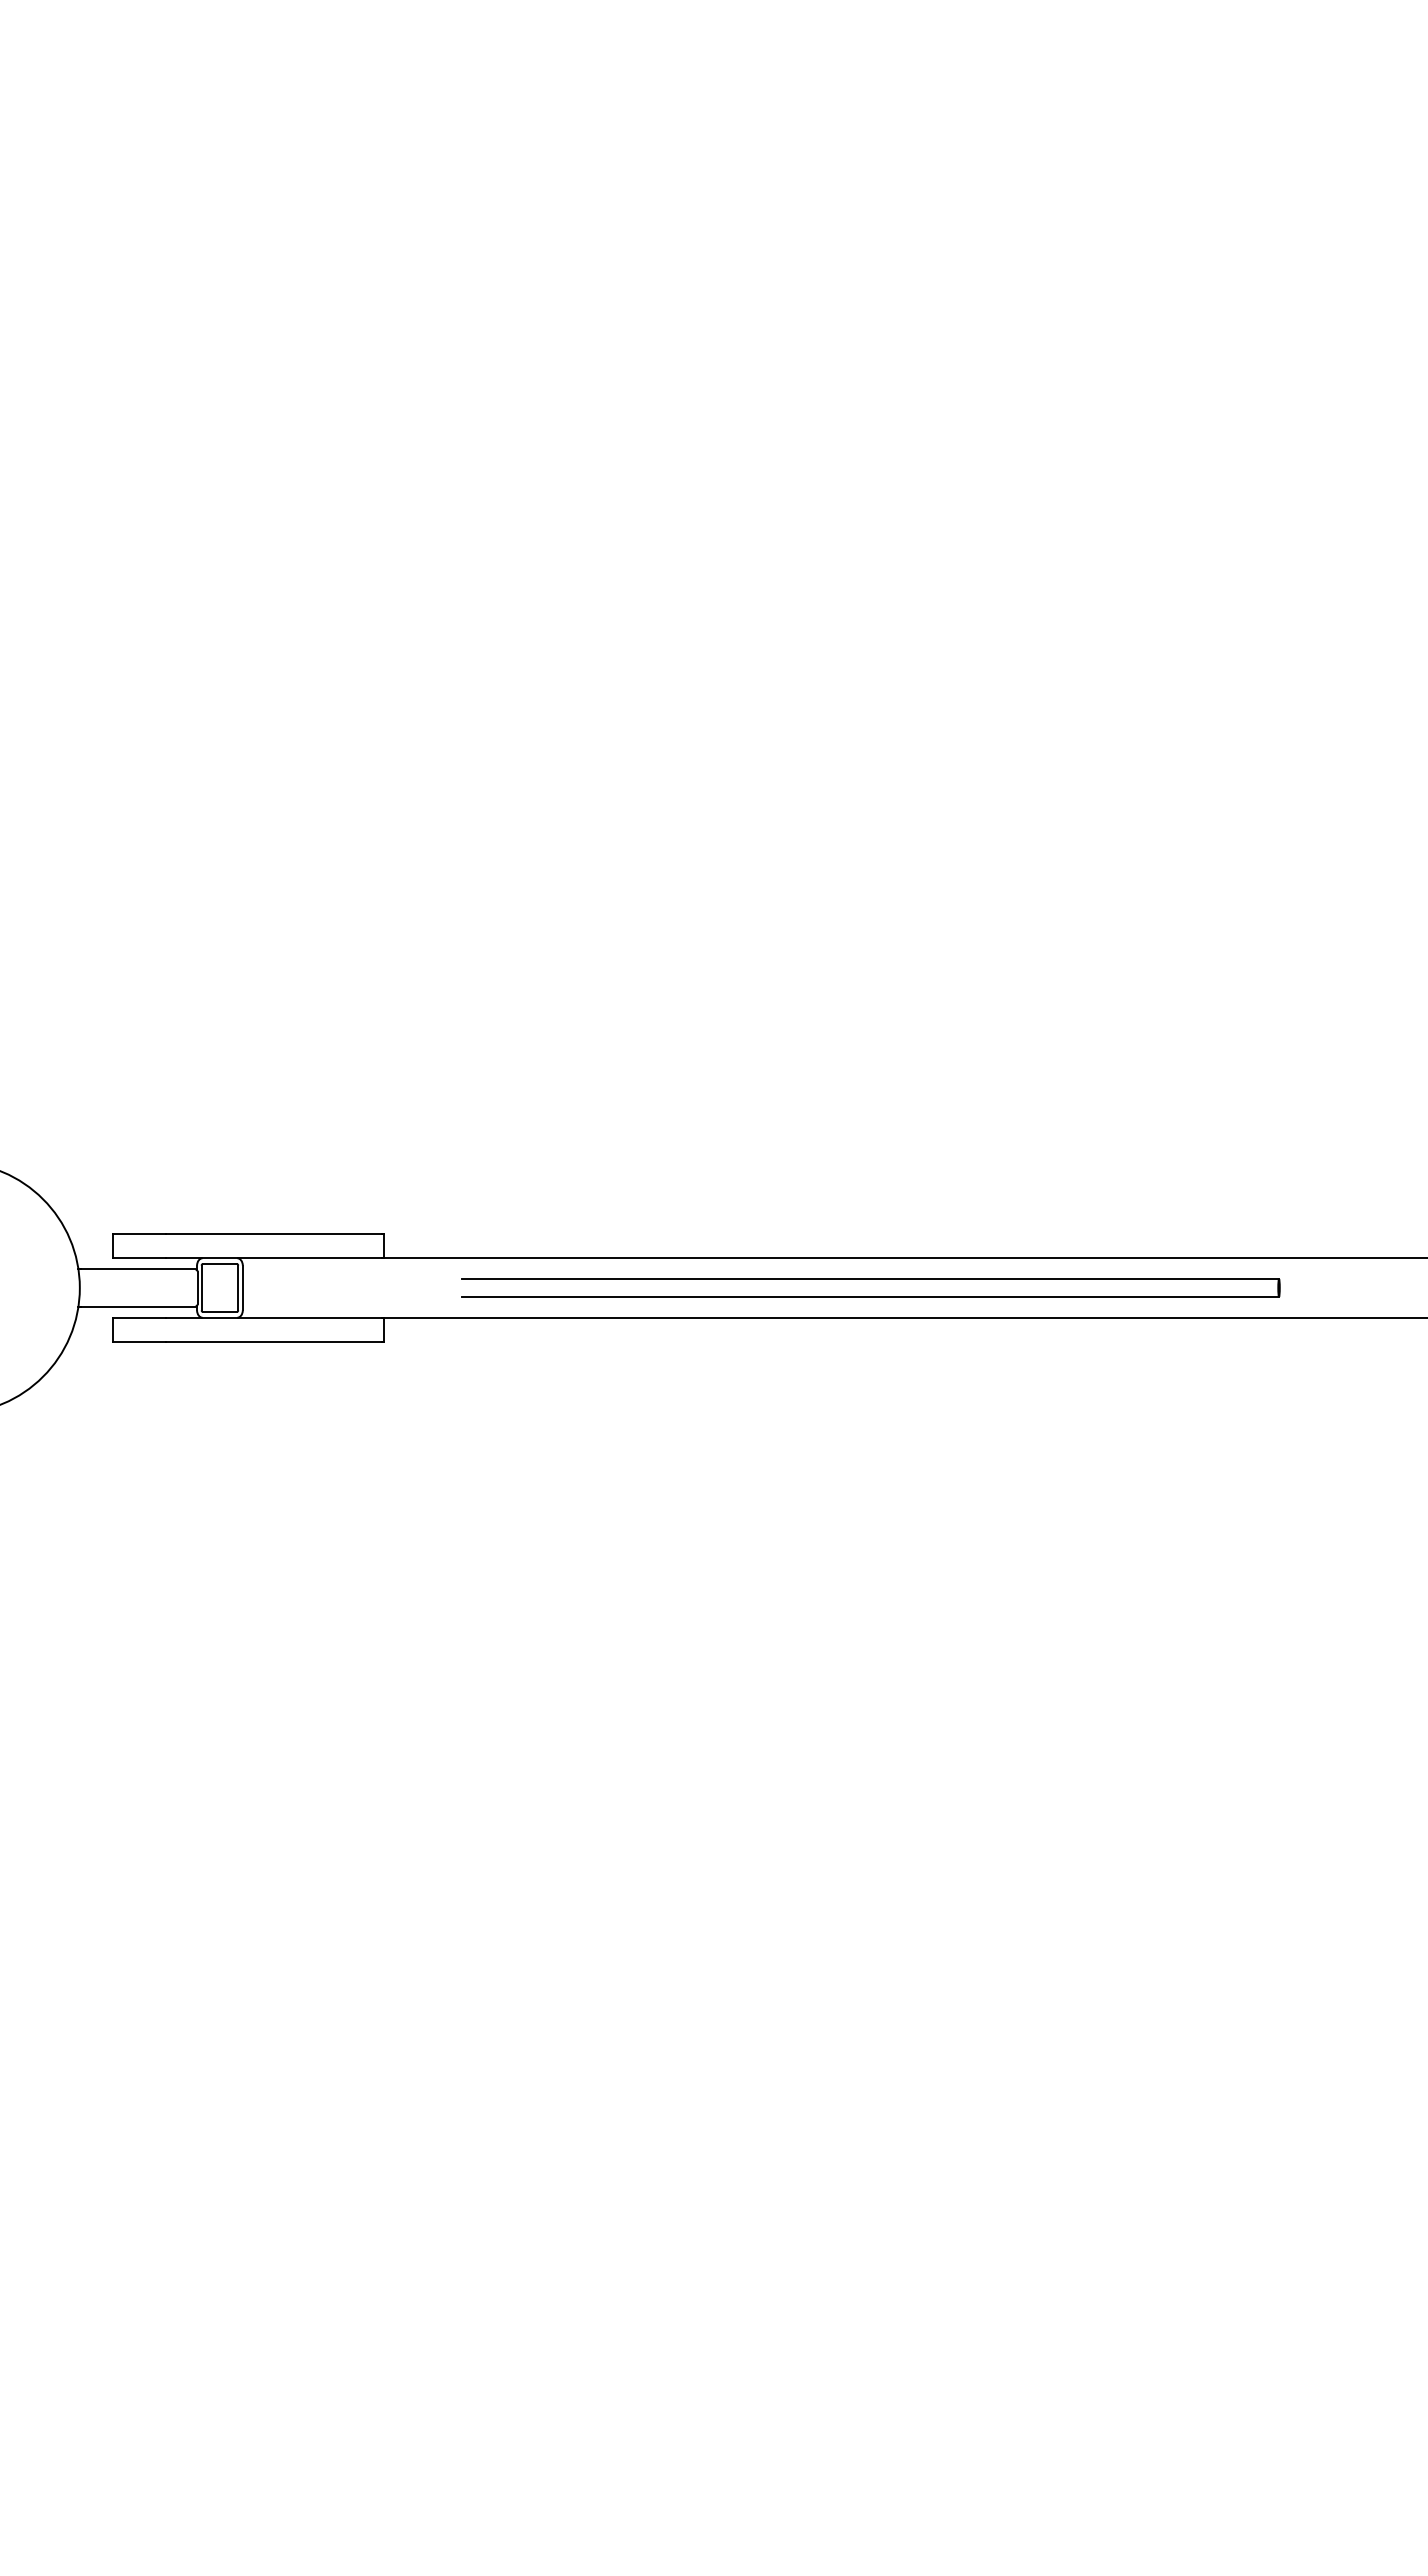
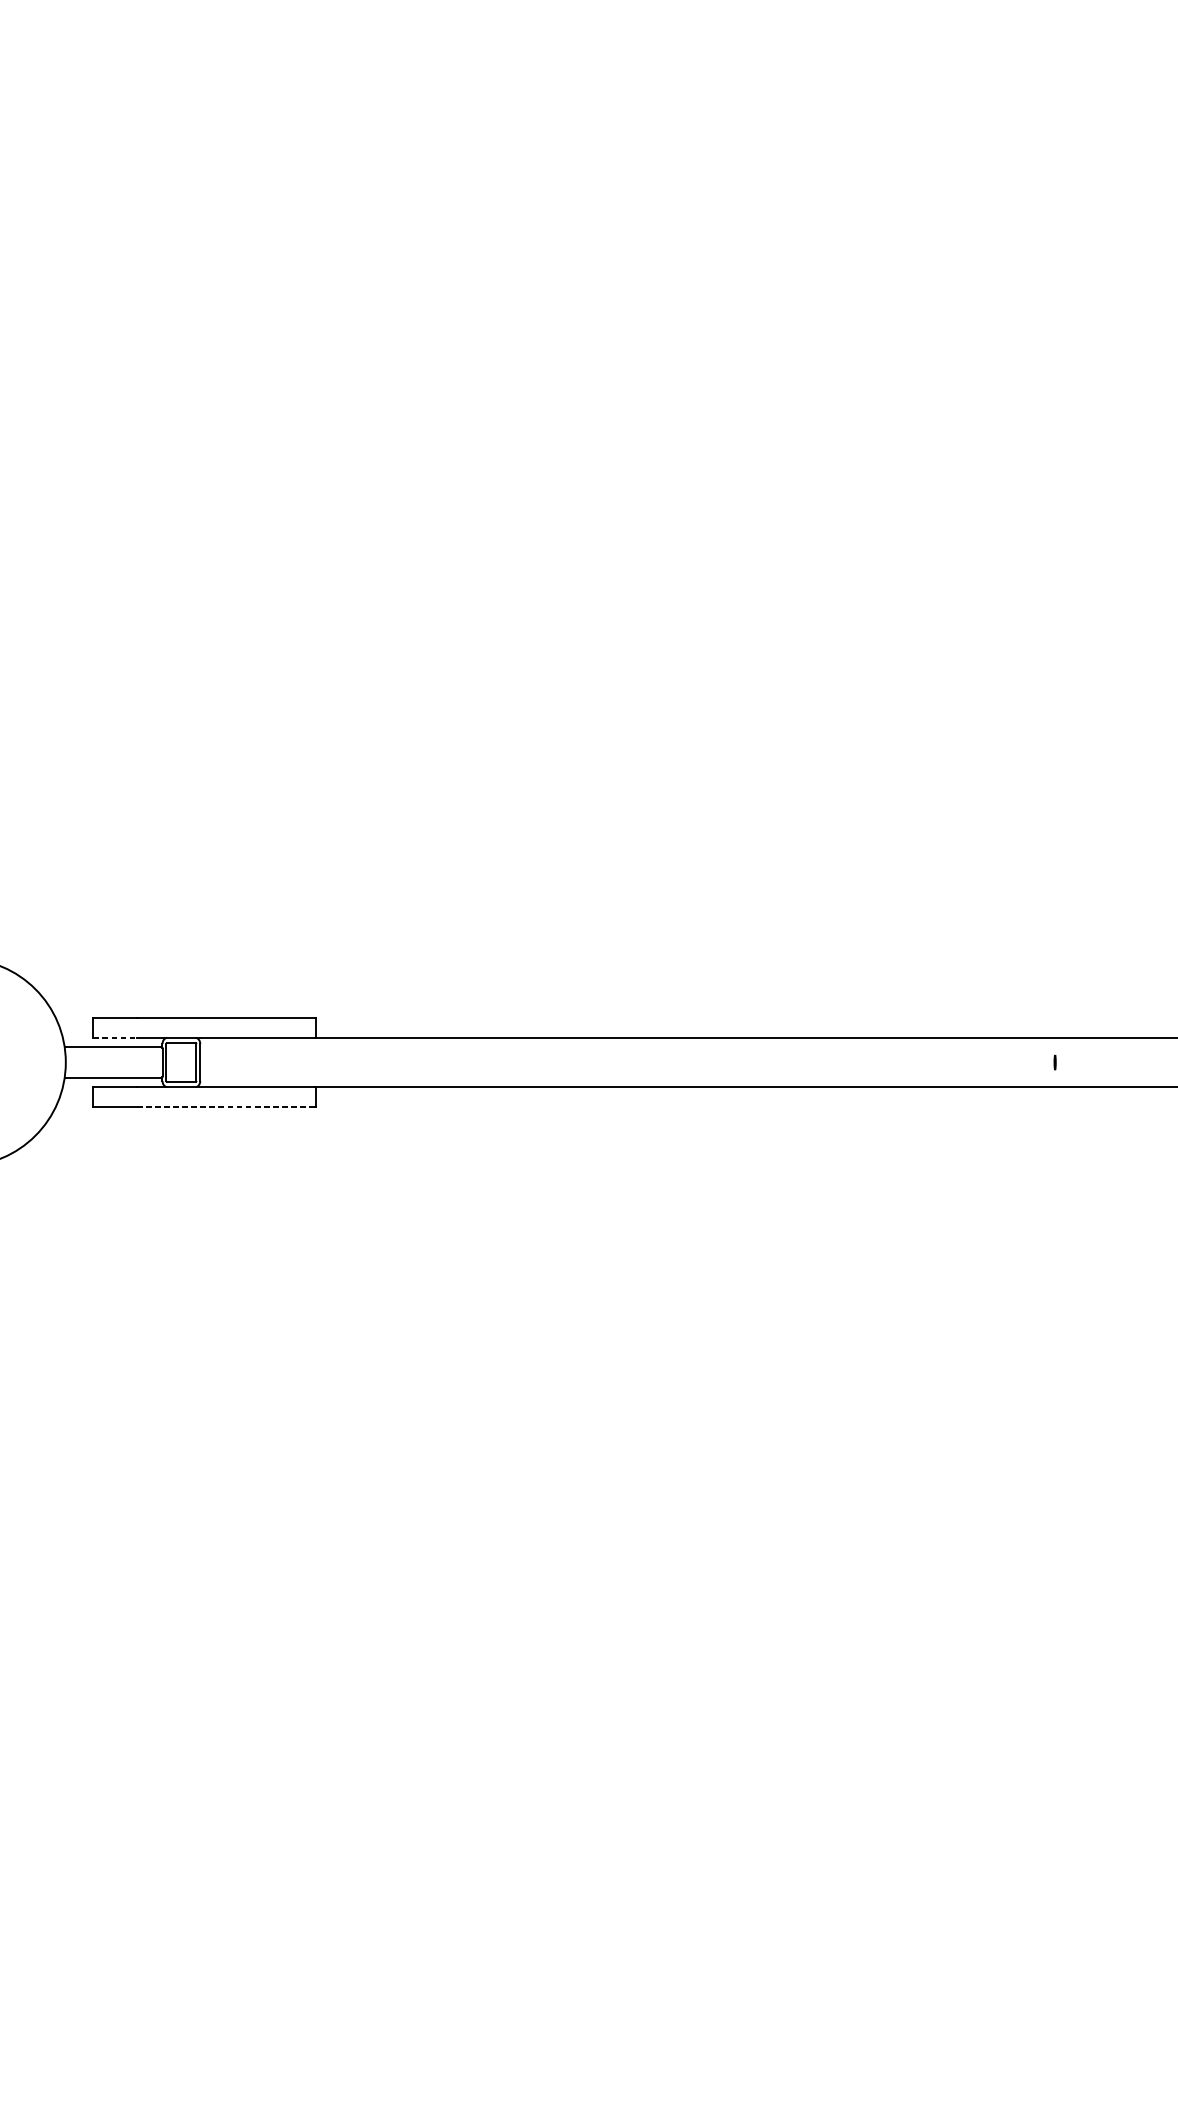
line: (140, 1258) -> (115, 1038), solid -> dashed
line: (870, 1279) -> (718, 1055), removed
line: (870, 1296) -> (718, 1069), removed
line: (273, 1341) -> (225, 1106), solid -> dashed

